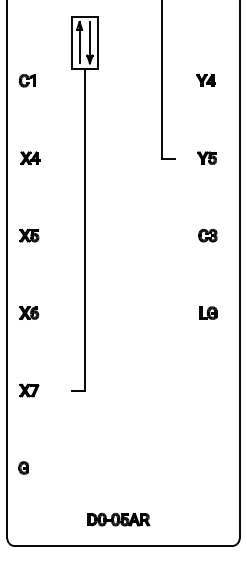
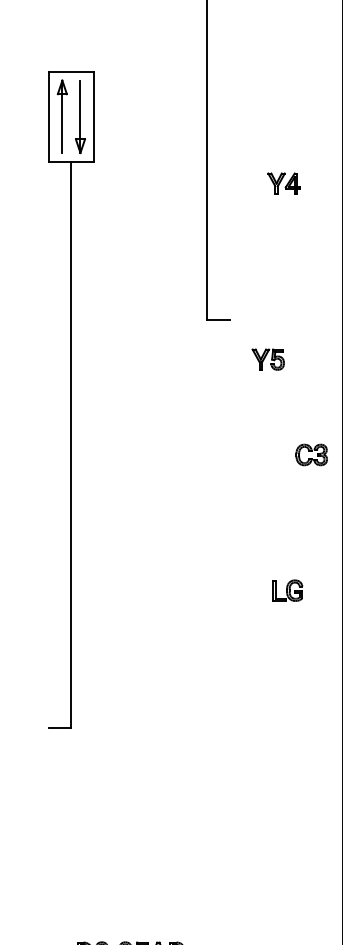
part: (206, 157) -> (267, 358), moved
part: (207, 235) -> (311, 454), moved

